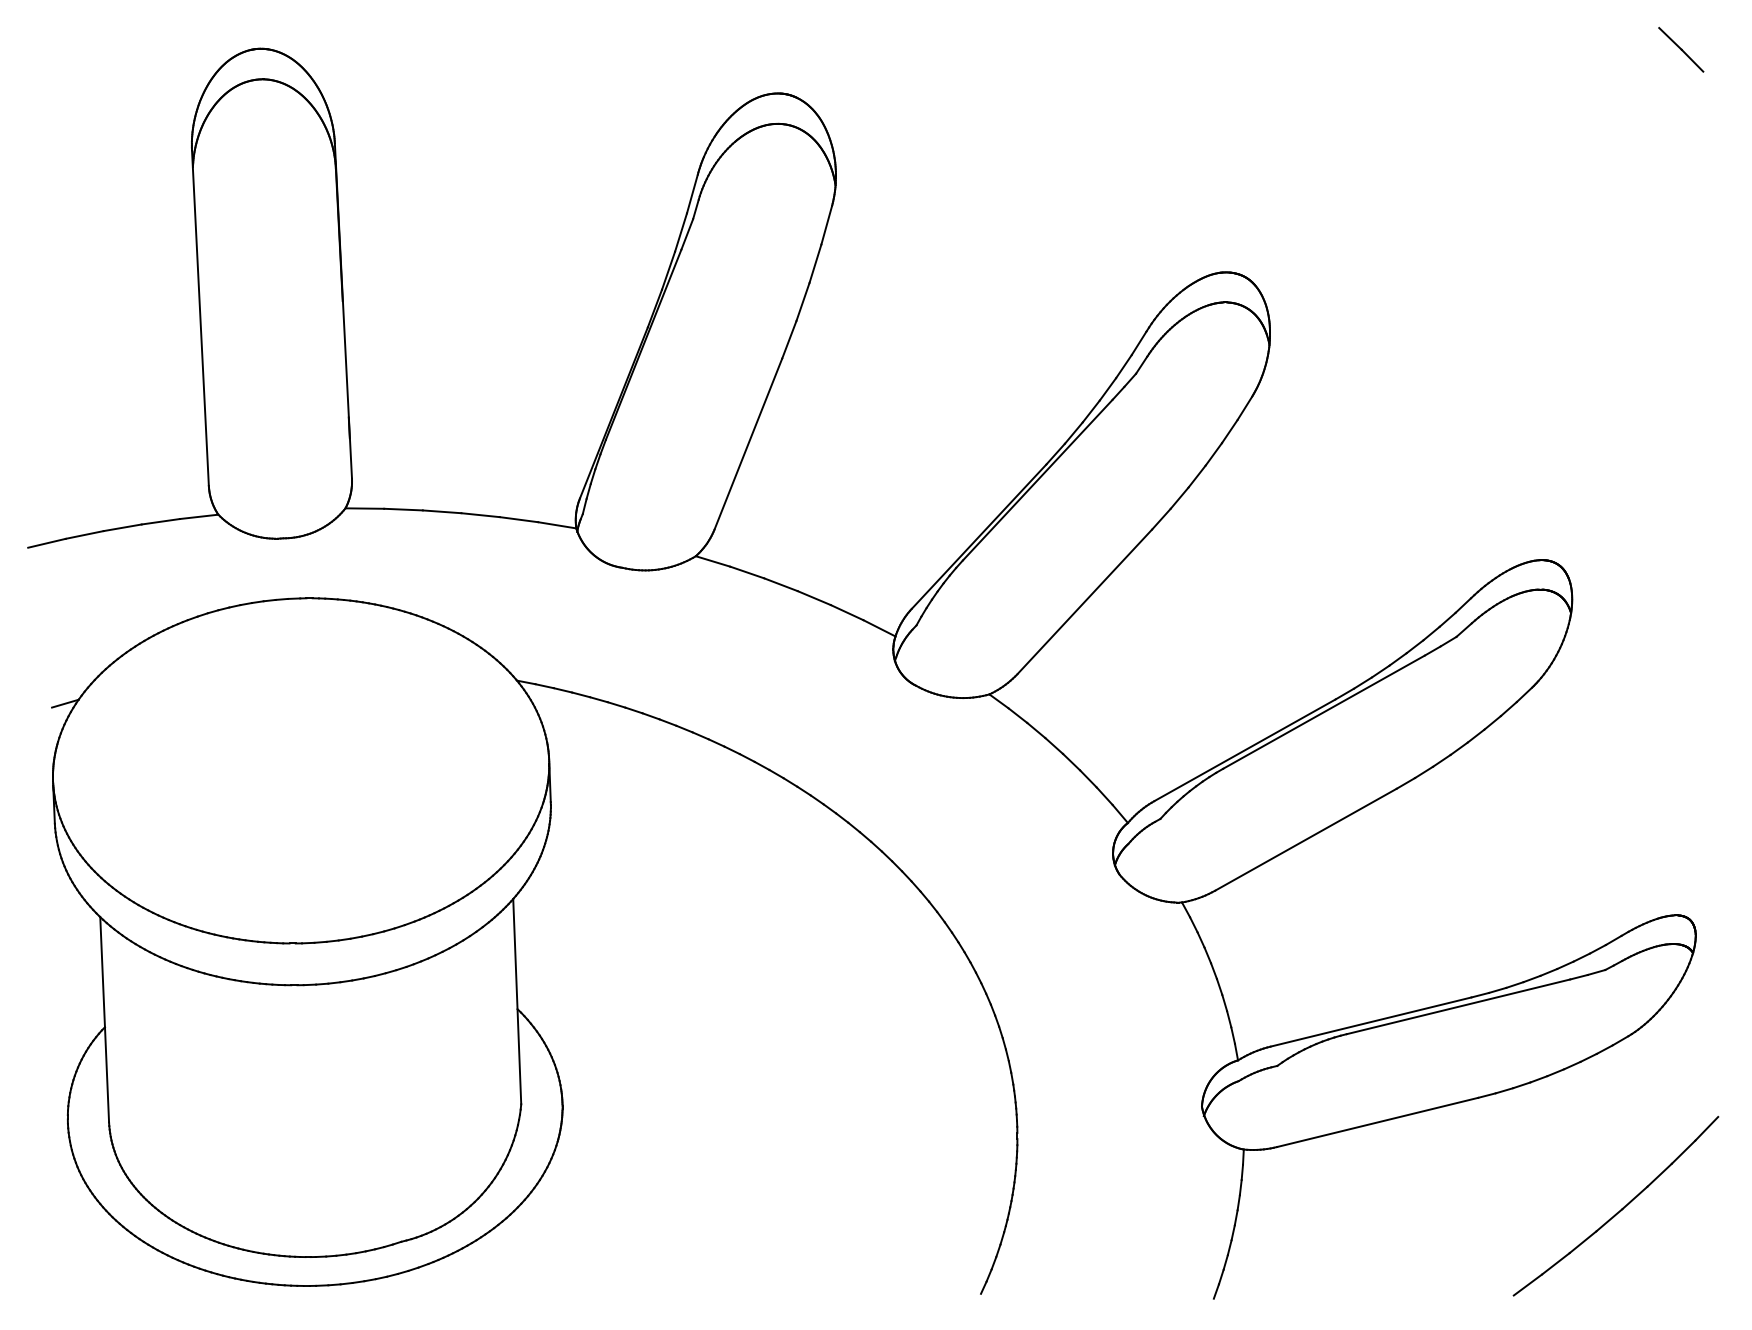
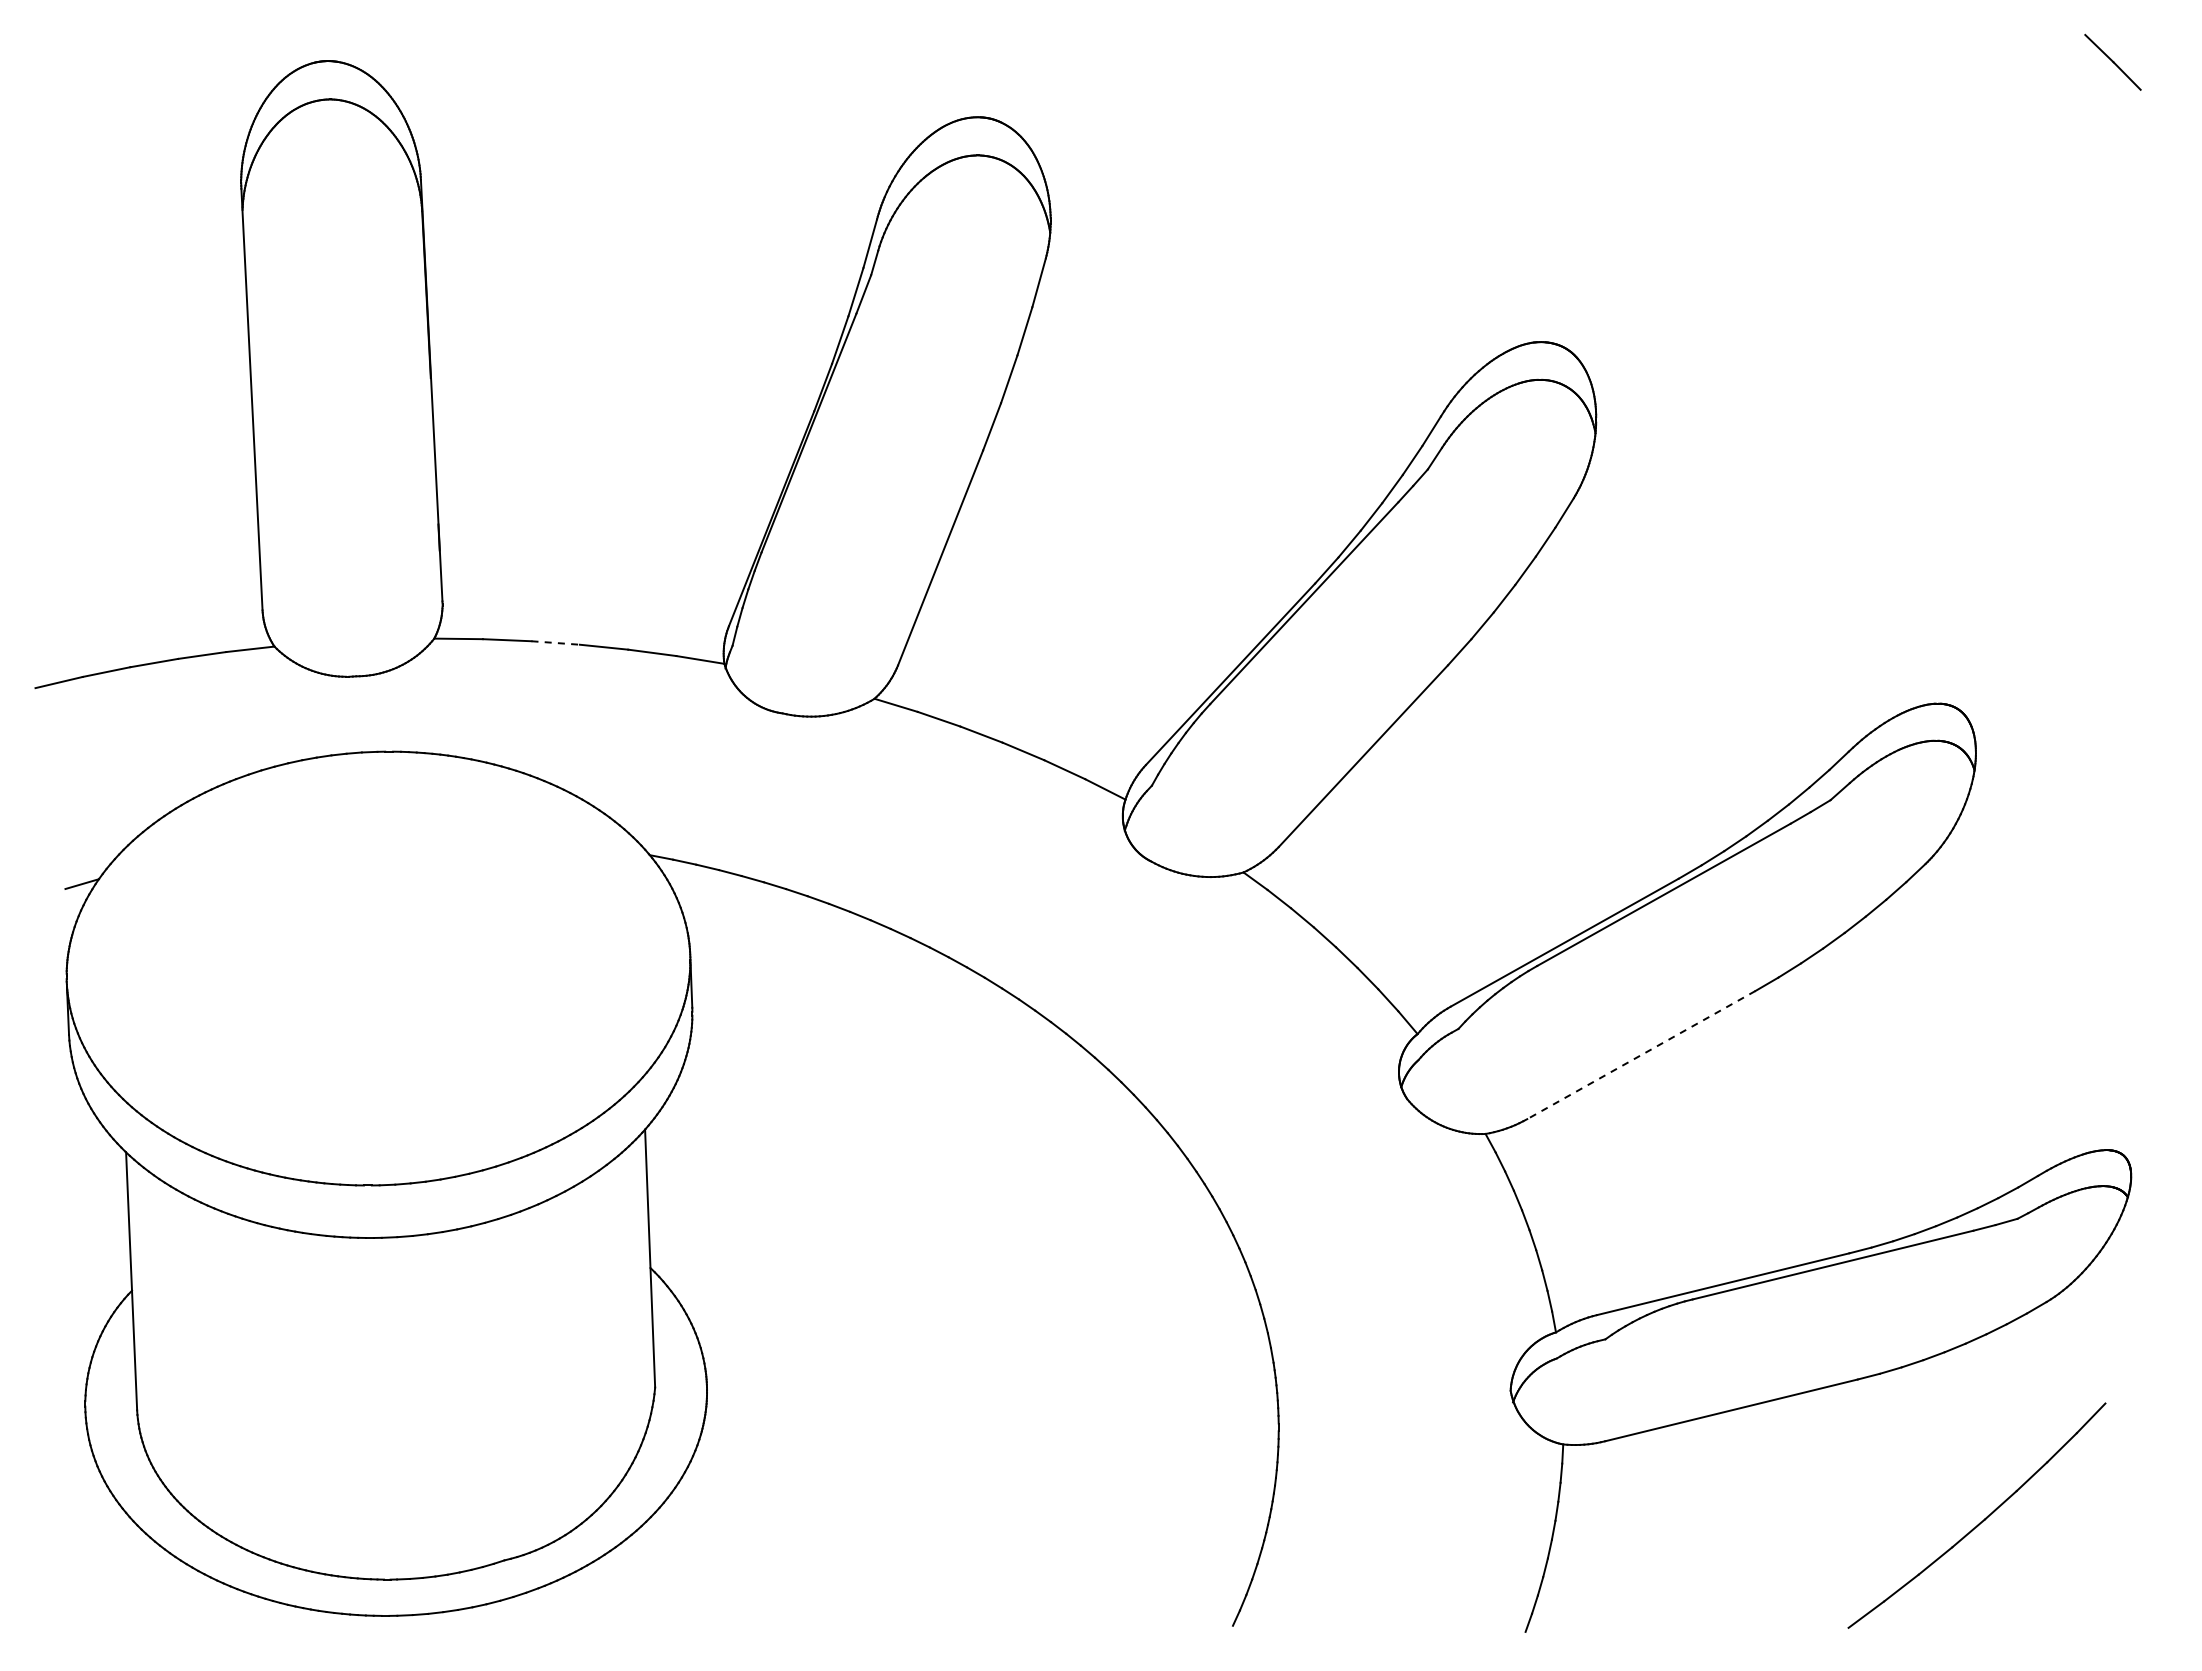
line: (442, 512) -> (556, 643), solid -> dashed
line: (1306, 840) -> (1641, 1055), solid -> dashed
part: (1617, 1211) -> (1979, 1522), moved

